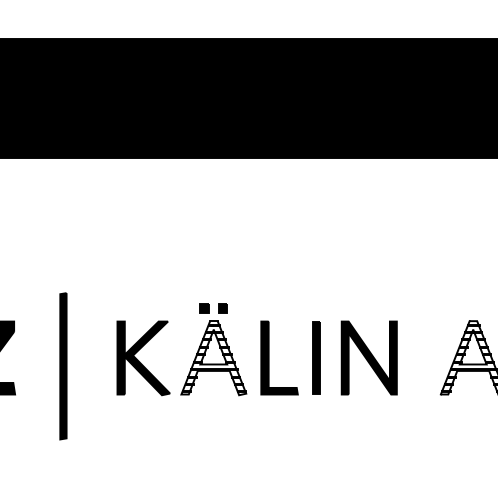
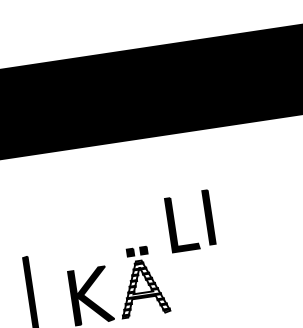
part: (269, 357) -> (174, 224), moved
part: (316, 357) -> (209, 217), moved
part: (368, 357) -> (256, 270), removed

